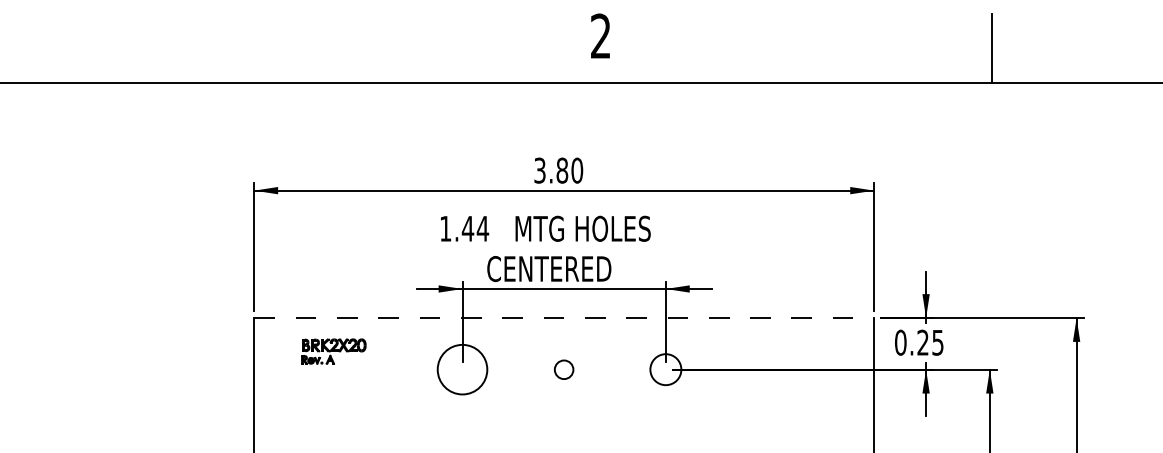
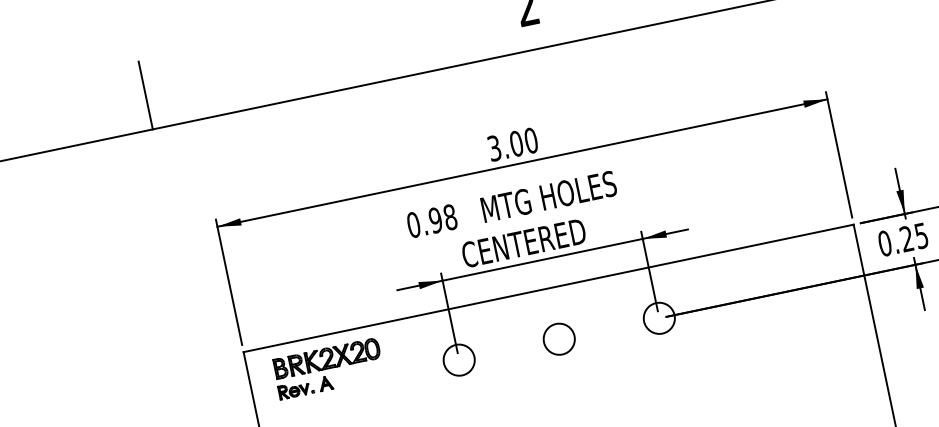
line: (211, 47) -> (145, 94), added
text: (562, 170) -> (516, 143), 3.80 -> 3.00
text: (464, 228) -> (432, 220), 1.44 -> 0.98
line: (564, 318) -> (549, 288), dashed -> solid
part: (333, 351) -> (328, 368), size x1.67
circle: (462, 369) -> (459, 359), size x0.62
circle: (563, 369) -> (558, 339), size x1.67

